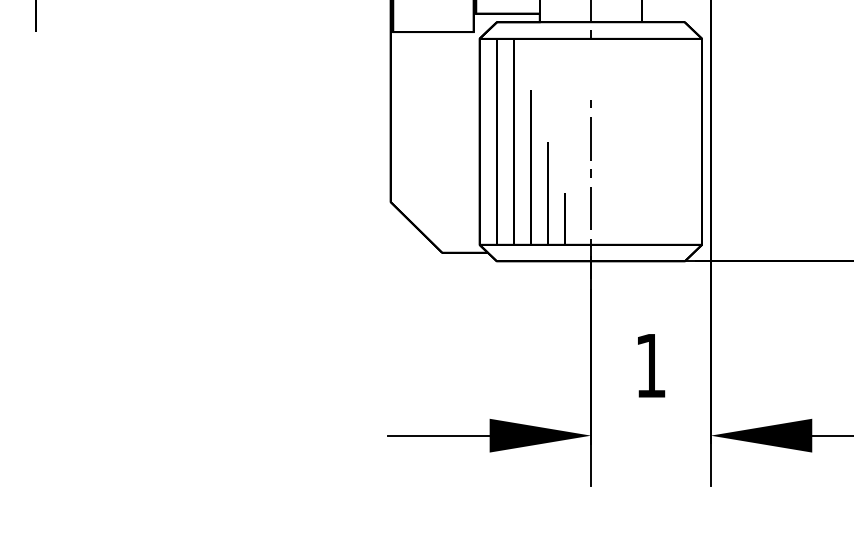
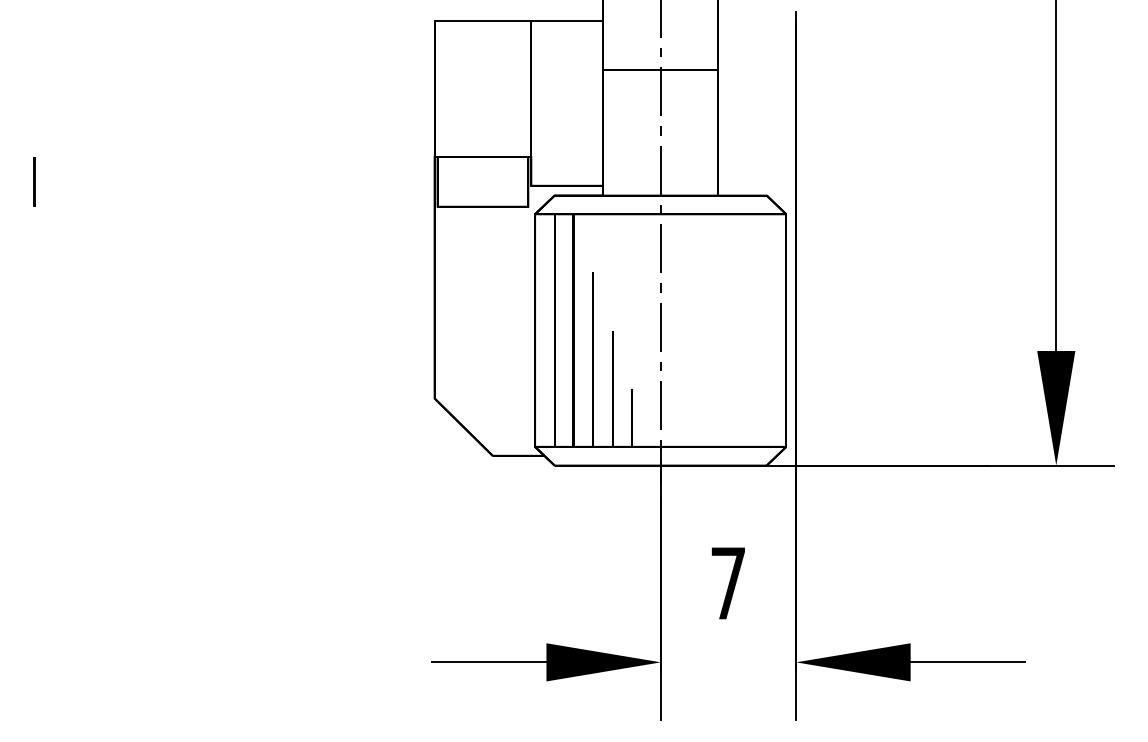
line: (590, 69) -> (660, 248), added
text: (650, 365) -> (727, 583), 1 -> 7

